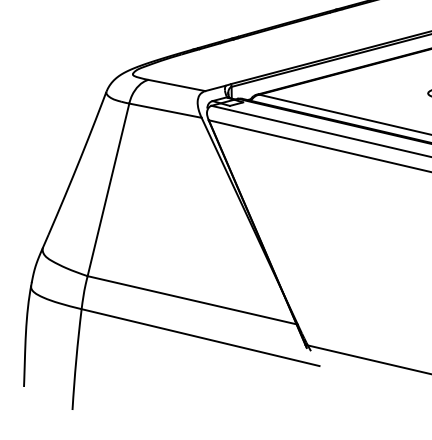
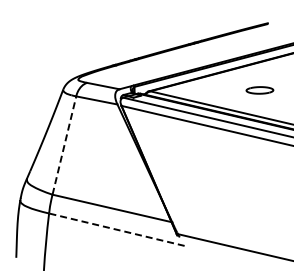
line: (108, 189) -> (64, 145), solid -> dashed
line: (199, 337) -> (116, 229), solid -> dashed

